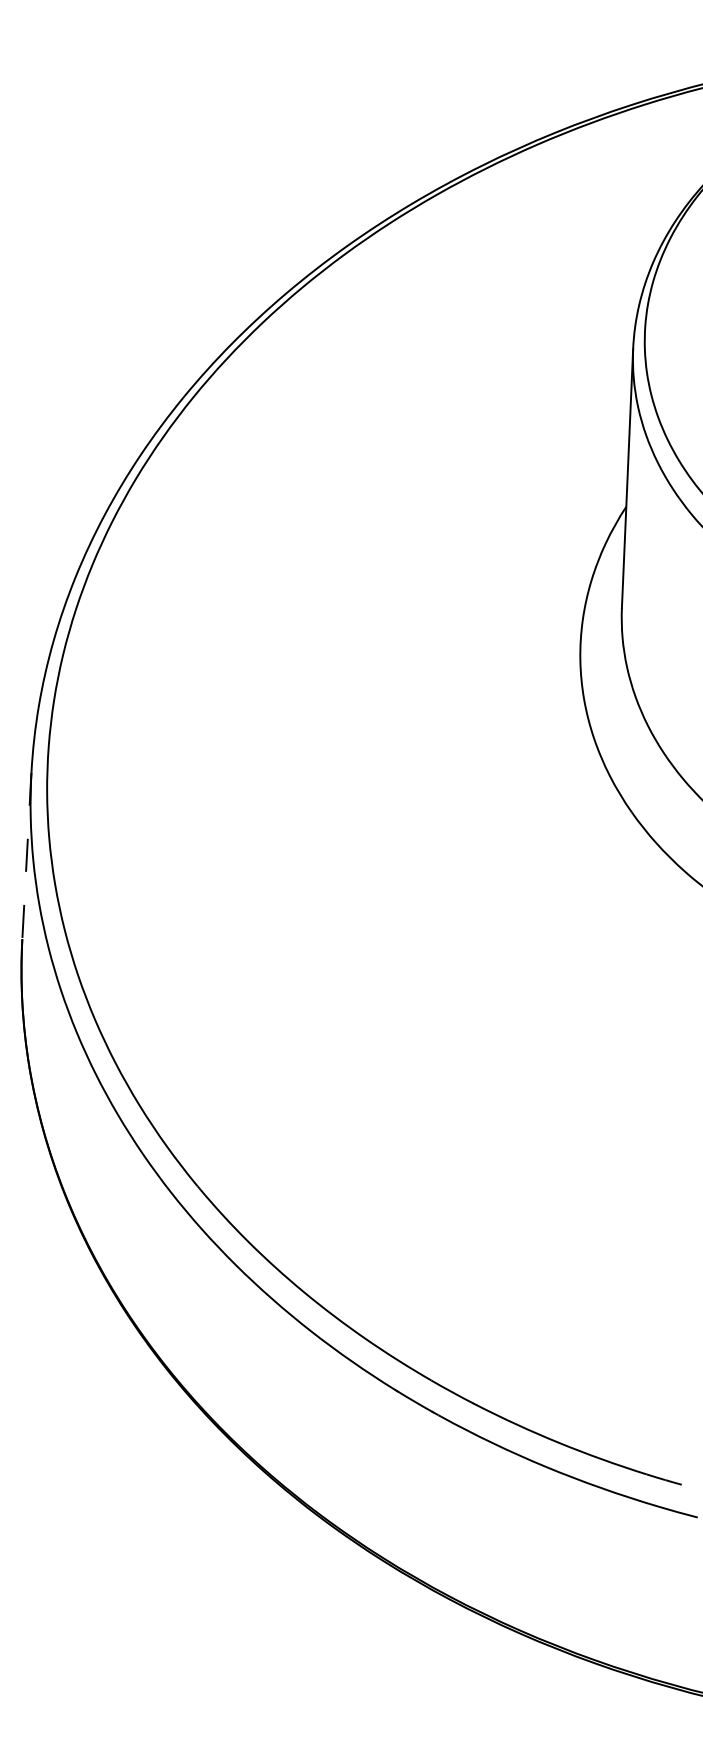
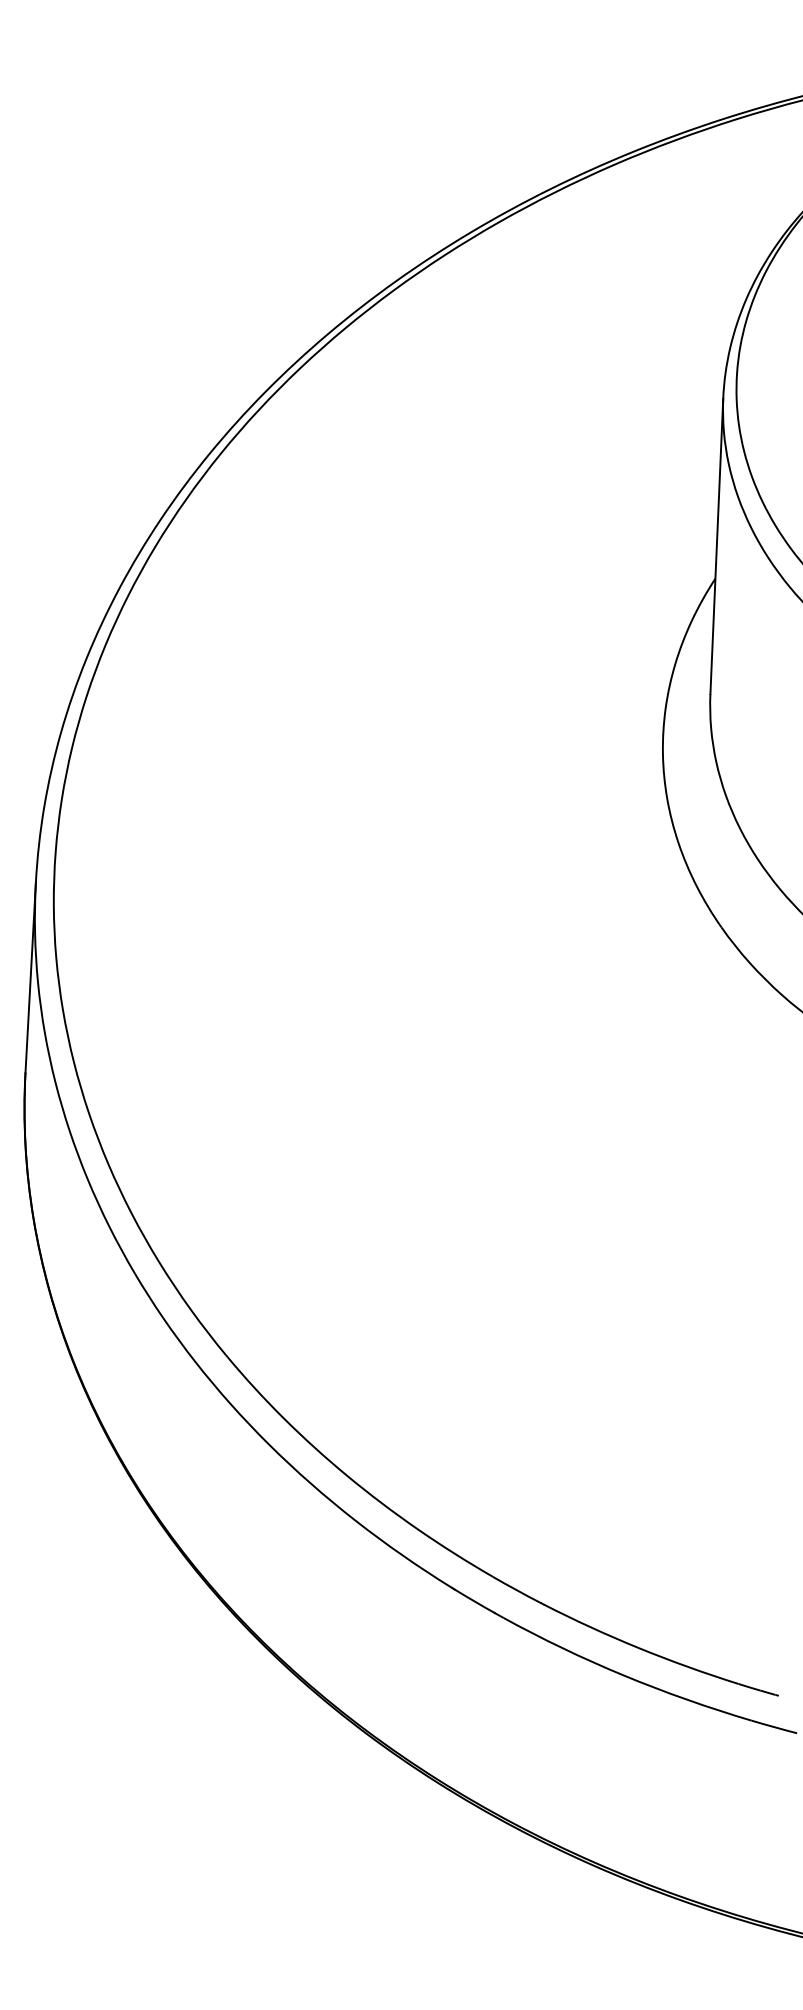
line: (26, 855) -> (30, 977), dashed -> solid

